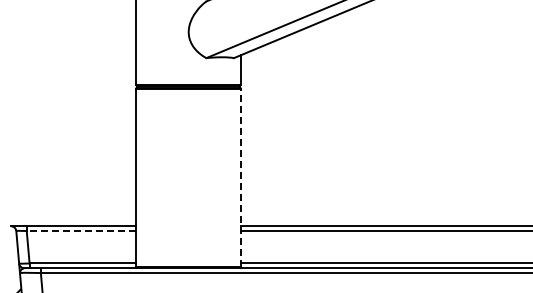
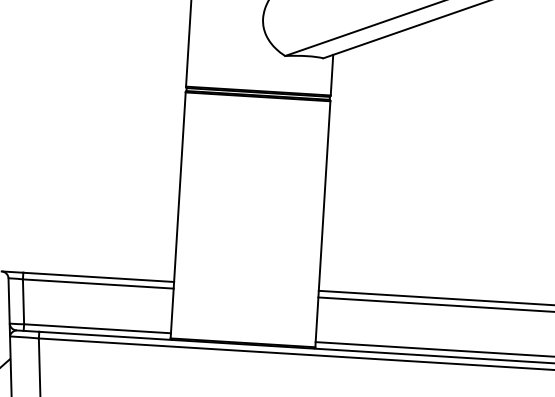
line: (241, 177) -> (323, 223), dashed -> solid
line: (81, 231) -> (98, 284), dashed -> solid

